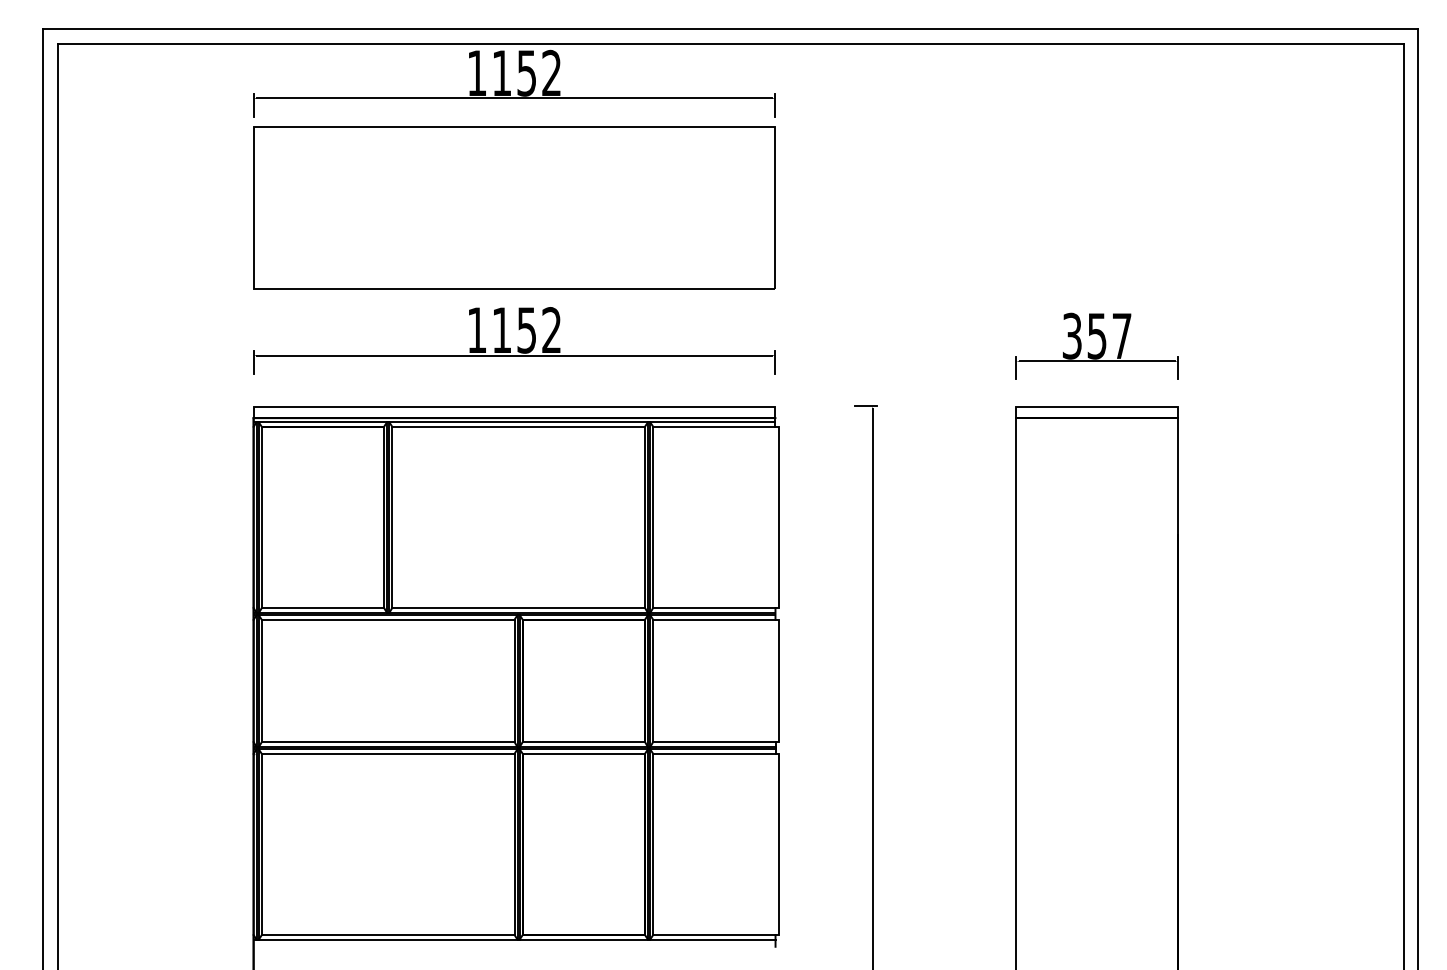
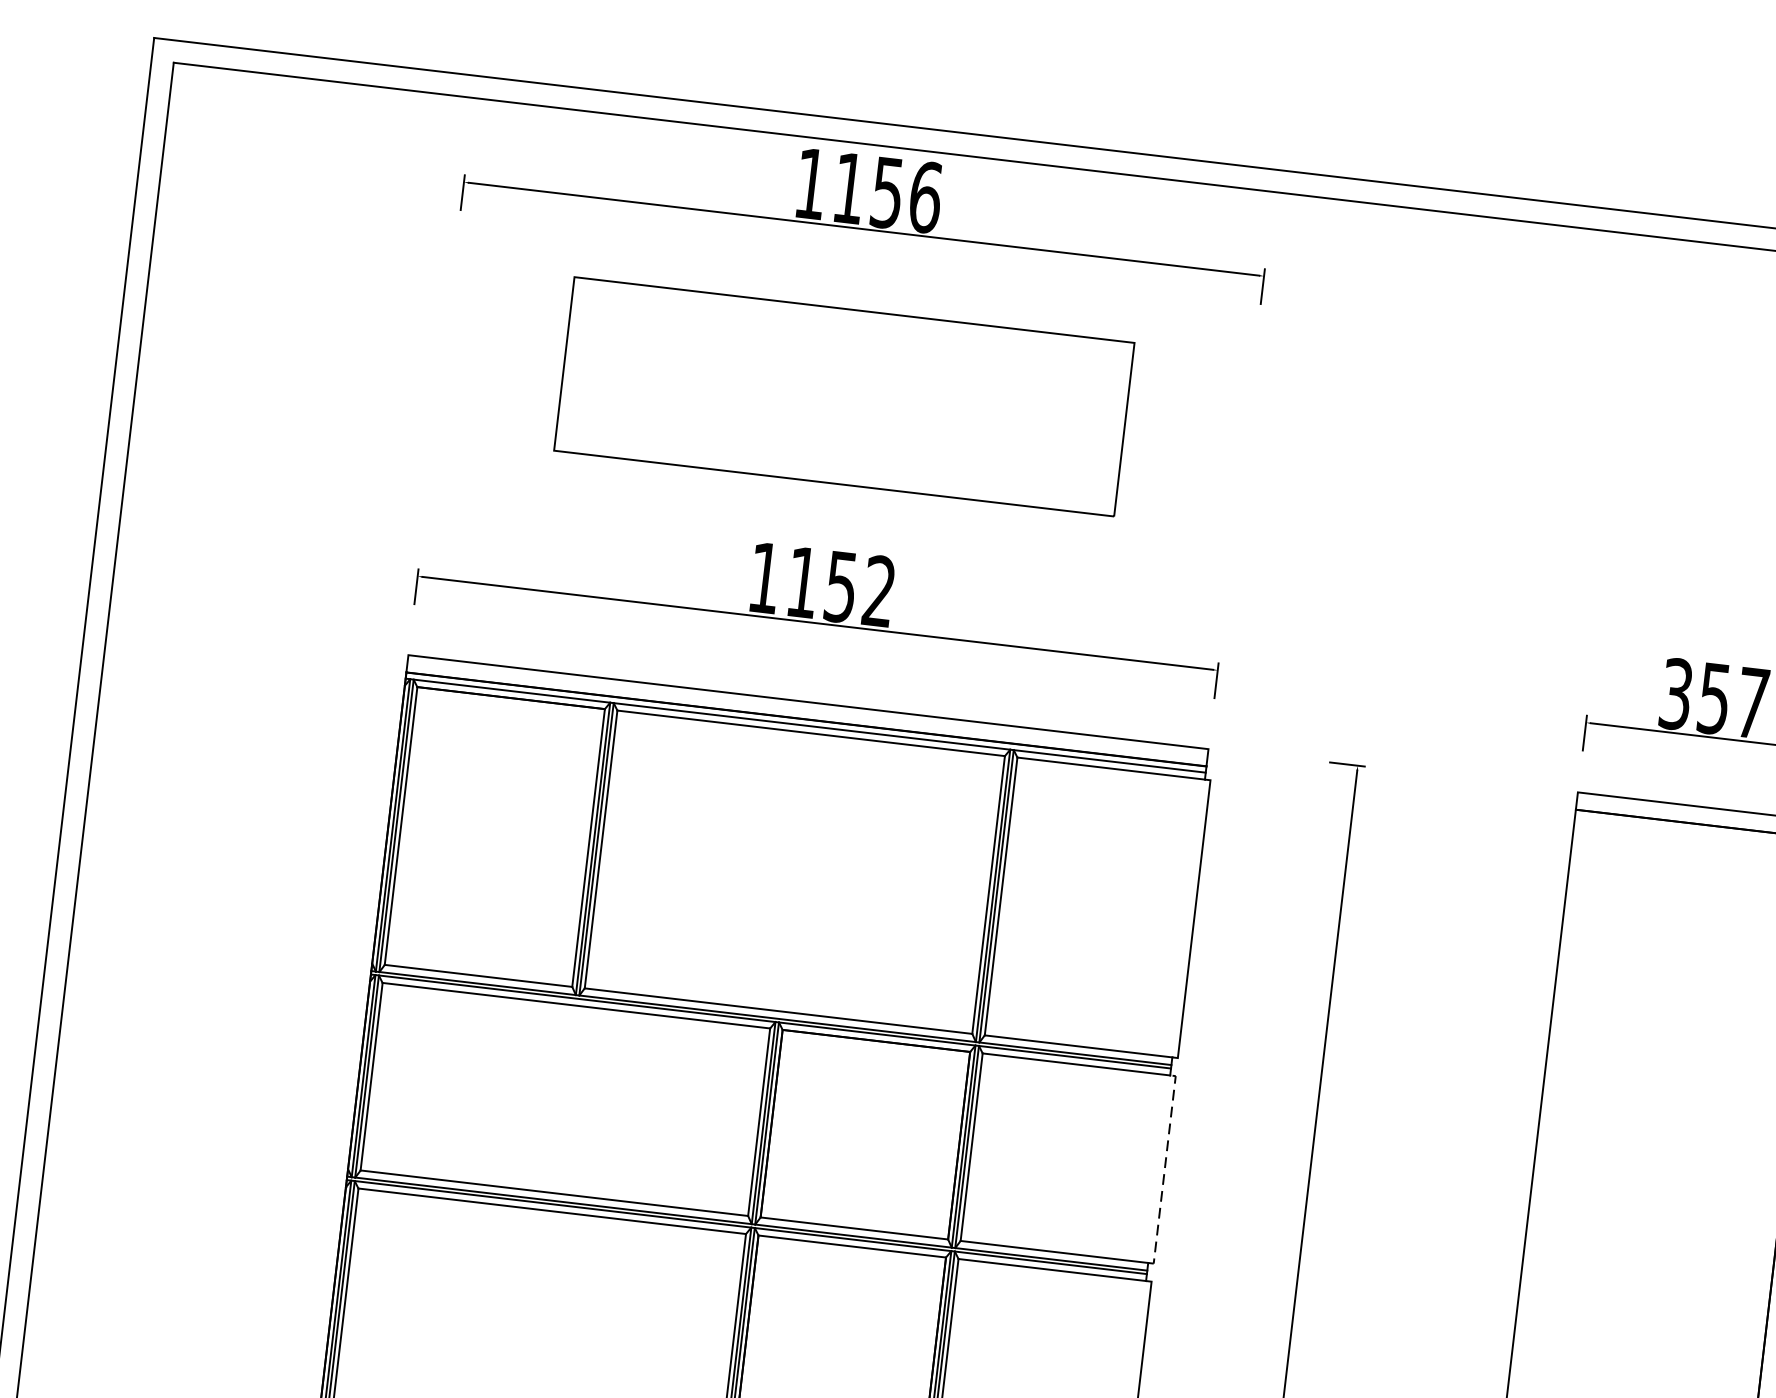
text: (551, 72) -> (925, 196), 1152 -> 1156
part: (514, 207) -> (844, 396), size x0.7
line: (779, 680) -> (1165, 1169), solid -> dashed

